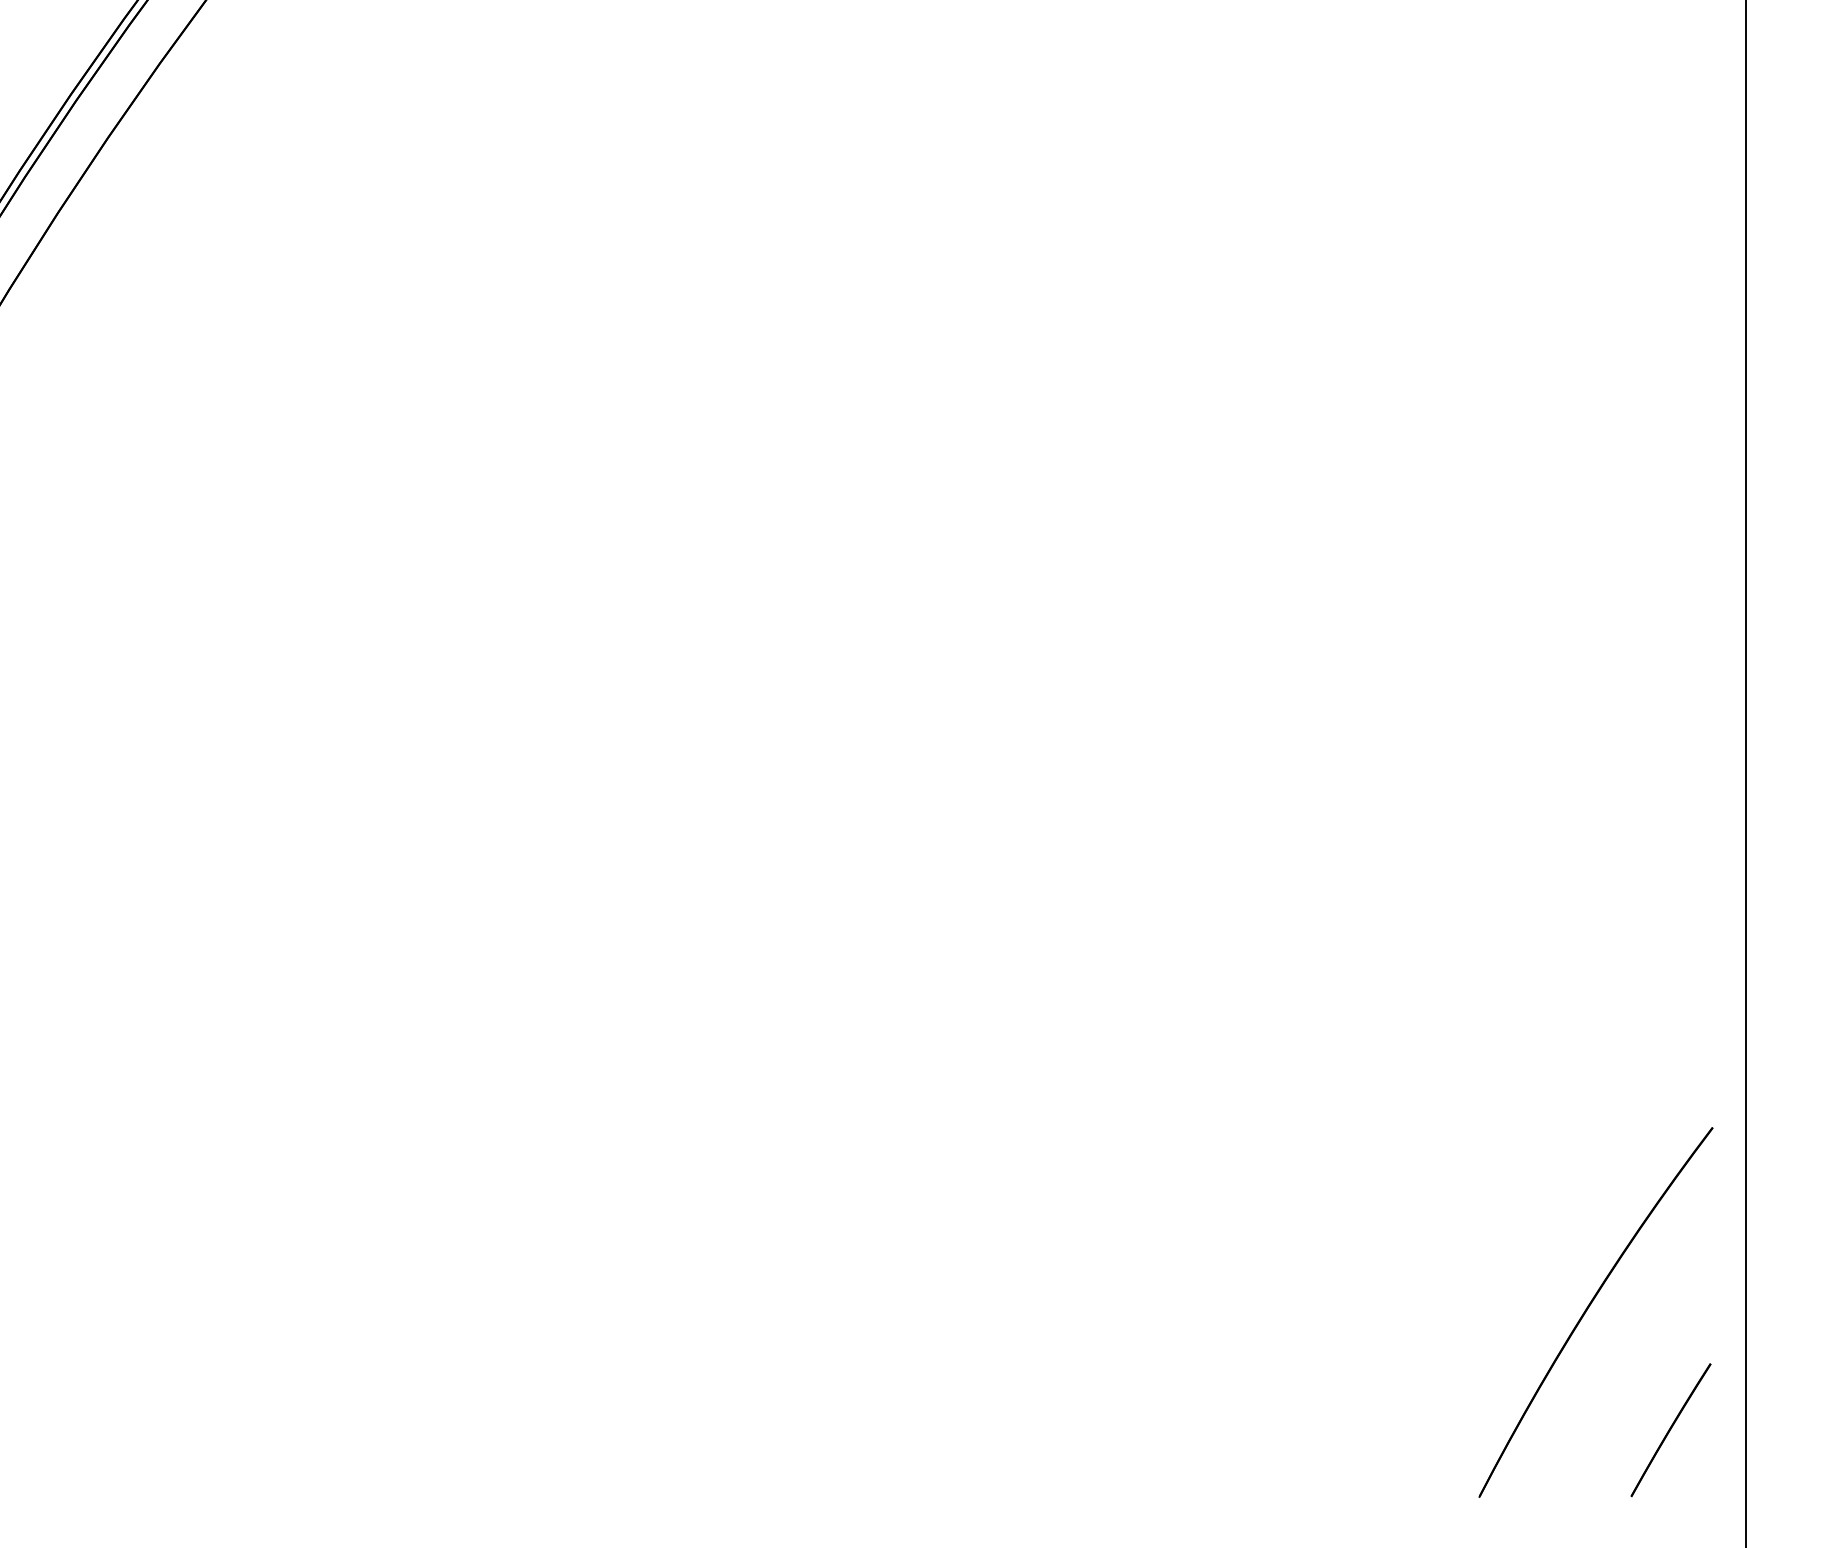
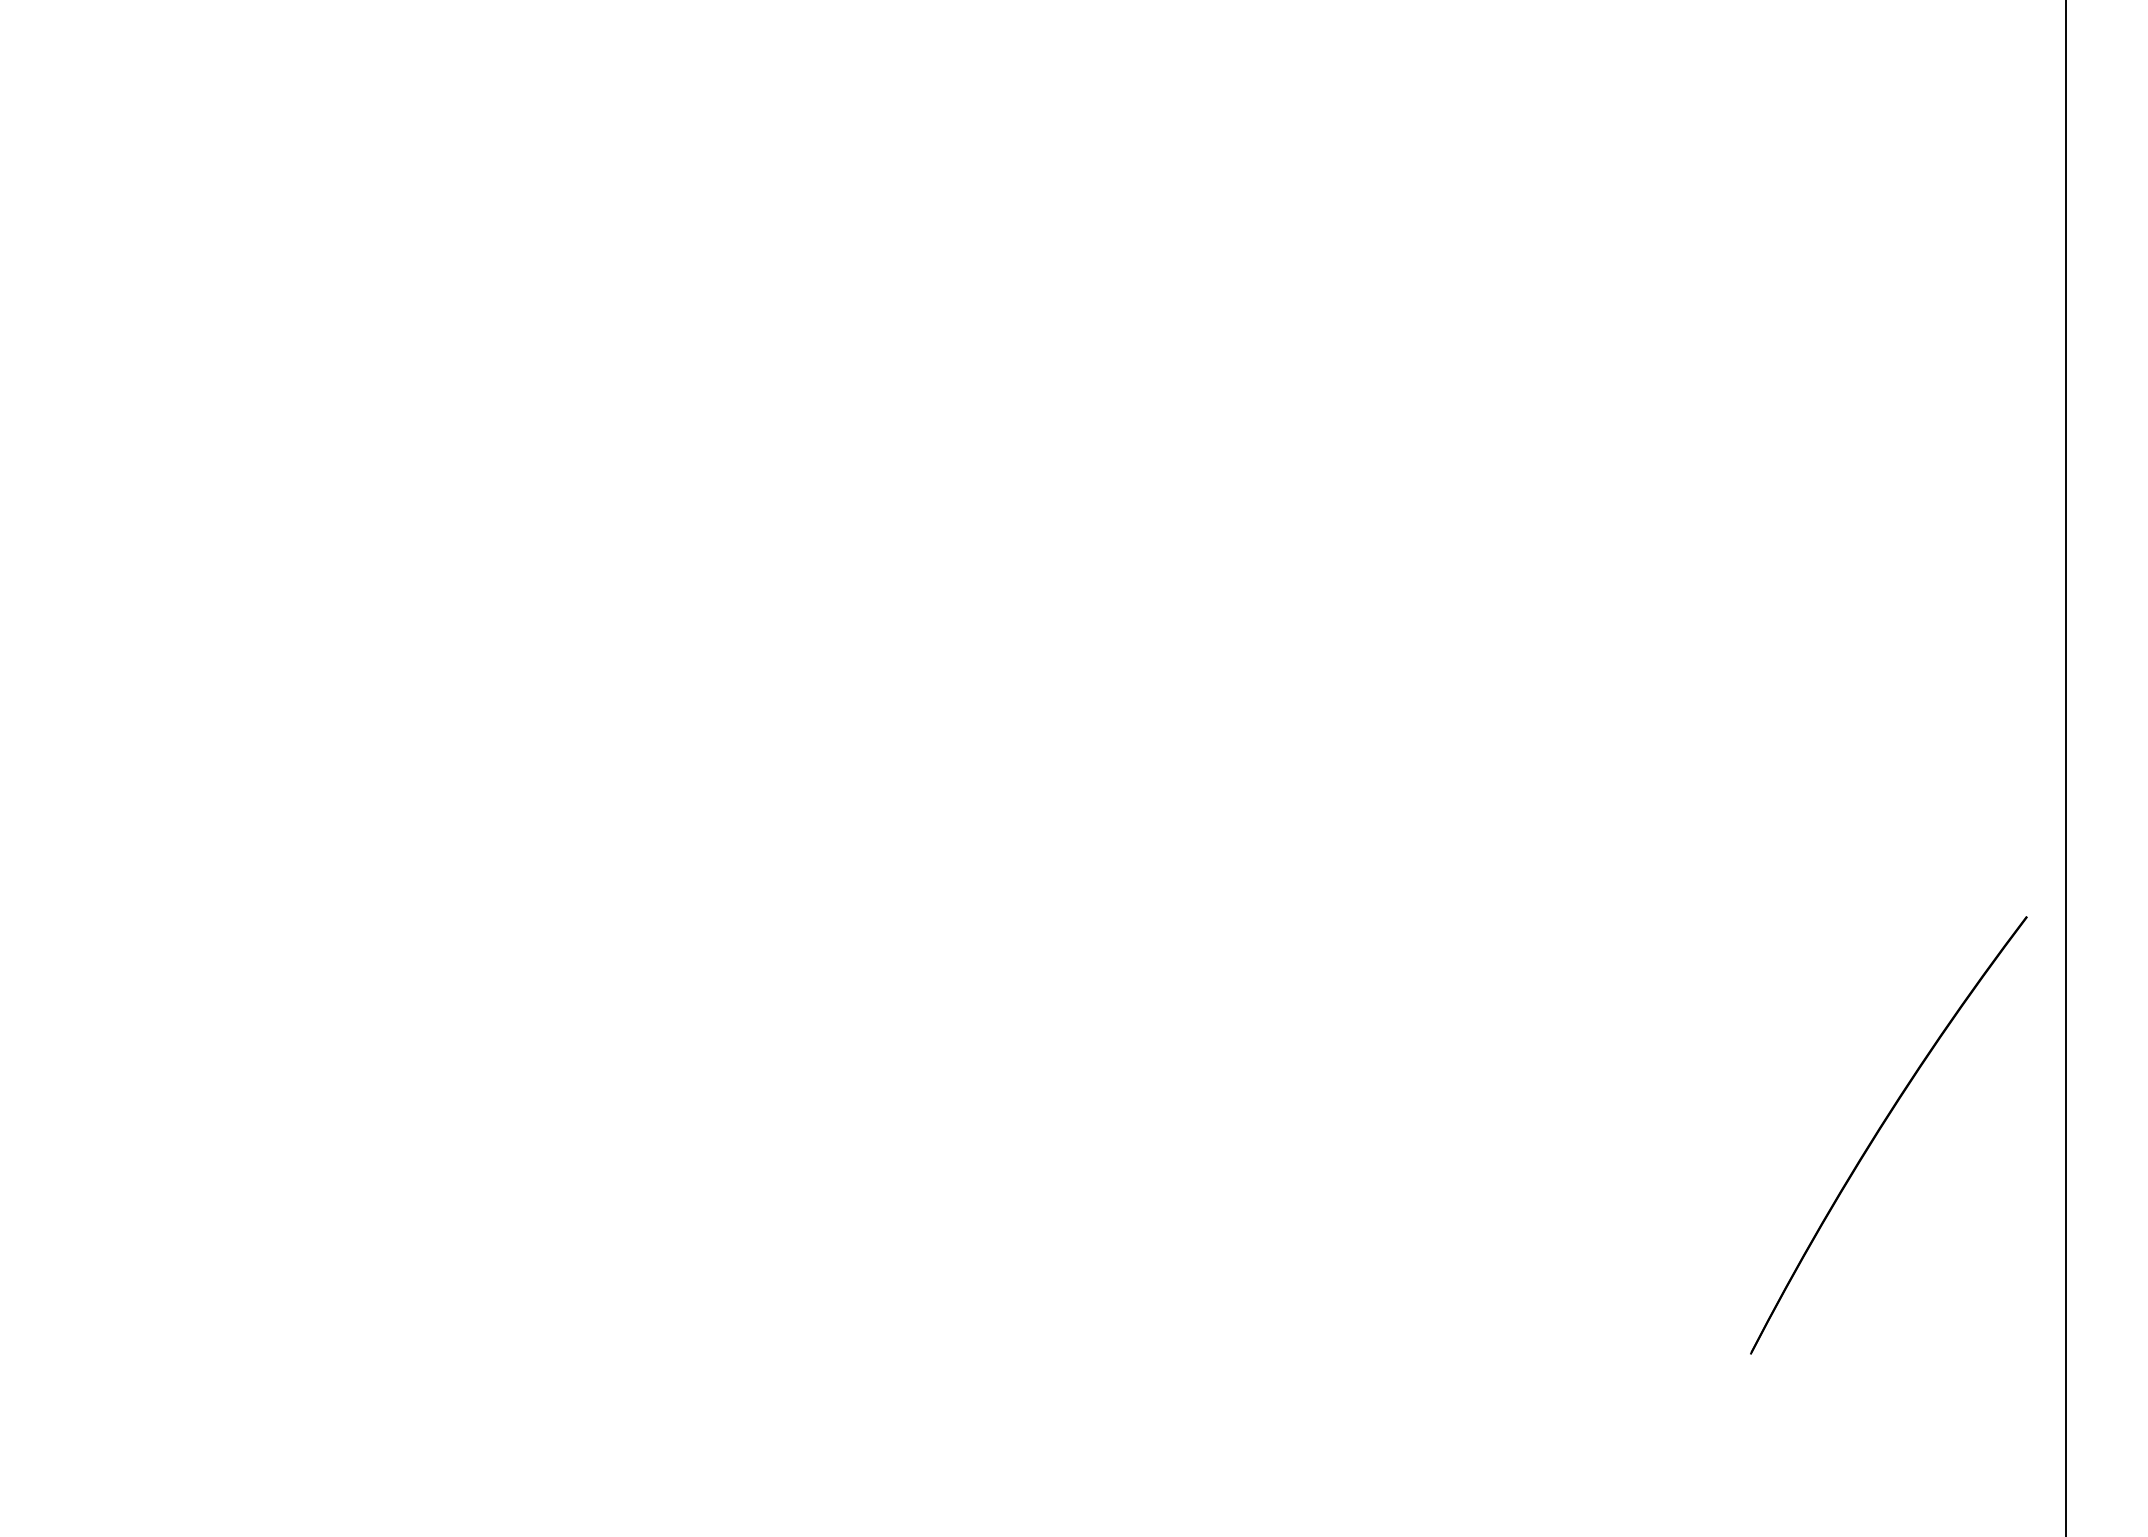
part: (1670, 1430) -> (1976, 1274), removed

